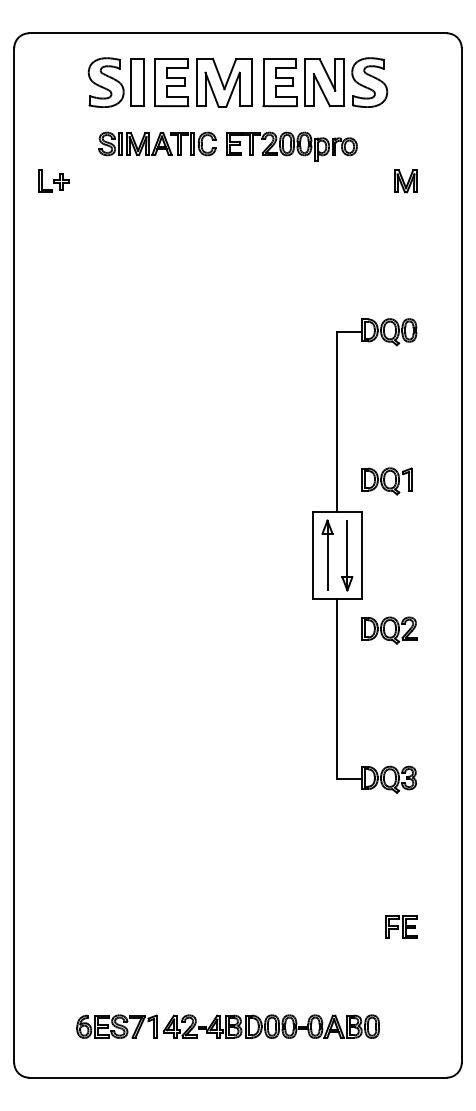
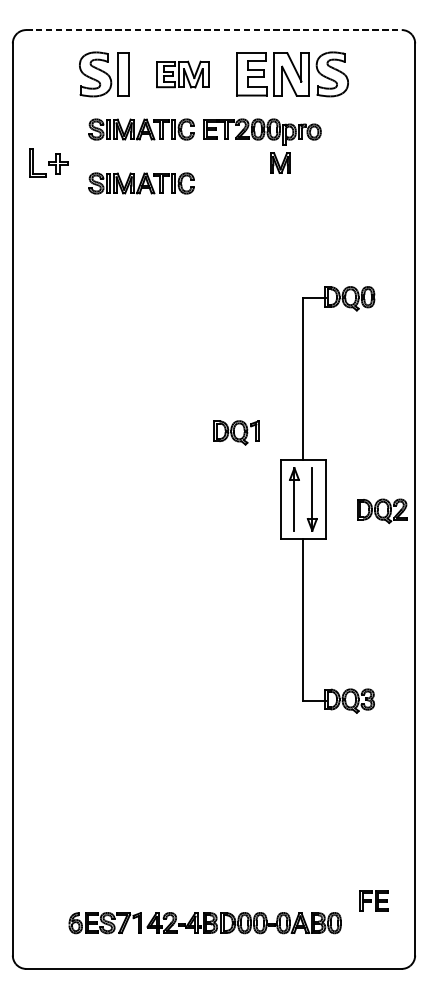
line: (237, 33) -> (213, 30), solid -> dashed
part: (203, 82) -> (182, 74), size x0.6
part: (53, 180) -> (48, 162), size x1.4
part: (405, 181) -> (280, 163), moved
part: (157, 203) -> (141, 183), added
part: (386, 481) -> (236, 432), moved
part: (389, 630) -> (382, 511), moved
part: (401, 926) -> (374, 900), moved

